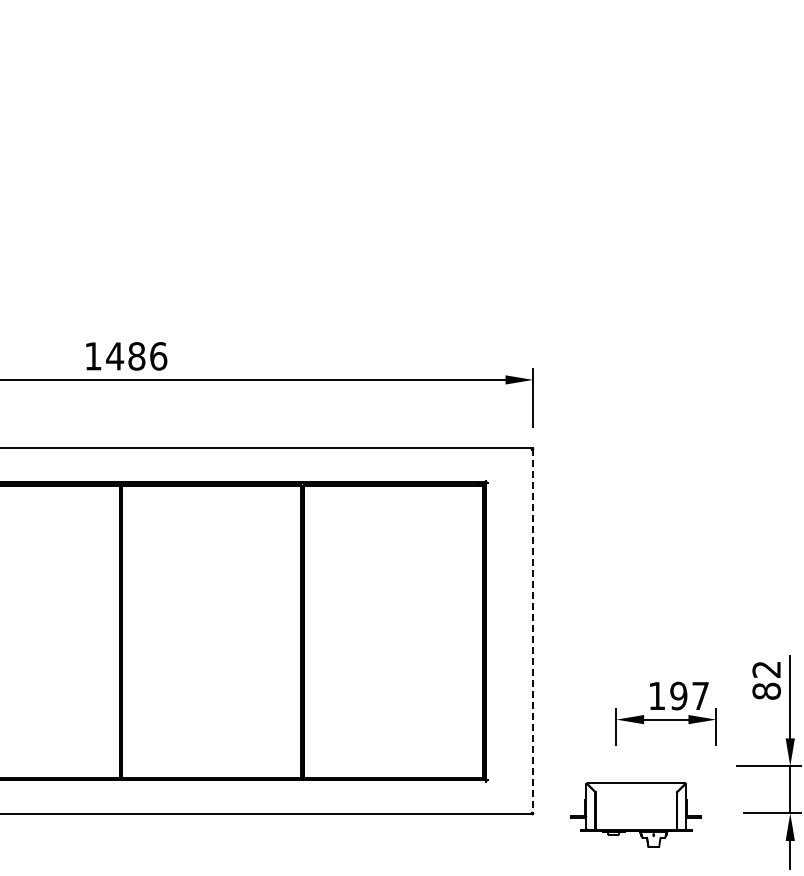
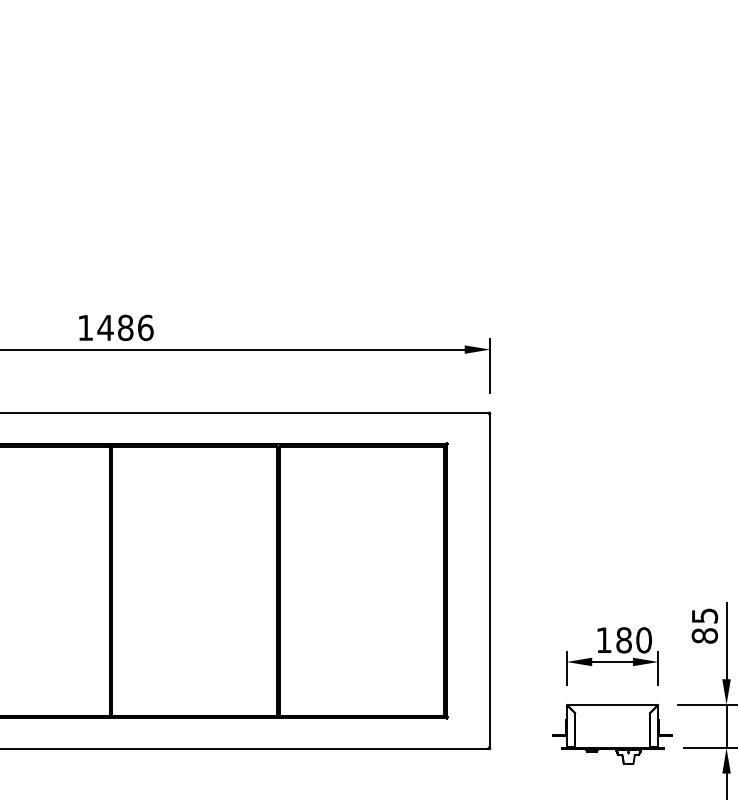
line: (533, 631) -> (490, 580), dashed -> solid
text: (766, 669) -> (704, 615), 82 -> 85
text: (689, 695) -> (633, 639), 197 -> 180
part: (635, 814) -> (611, 733), moved

